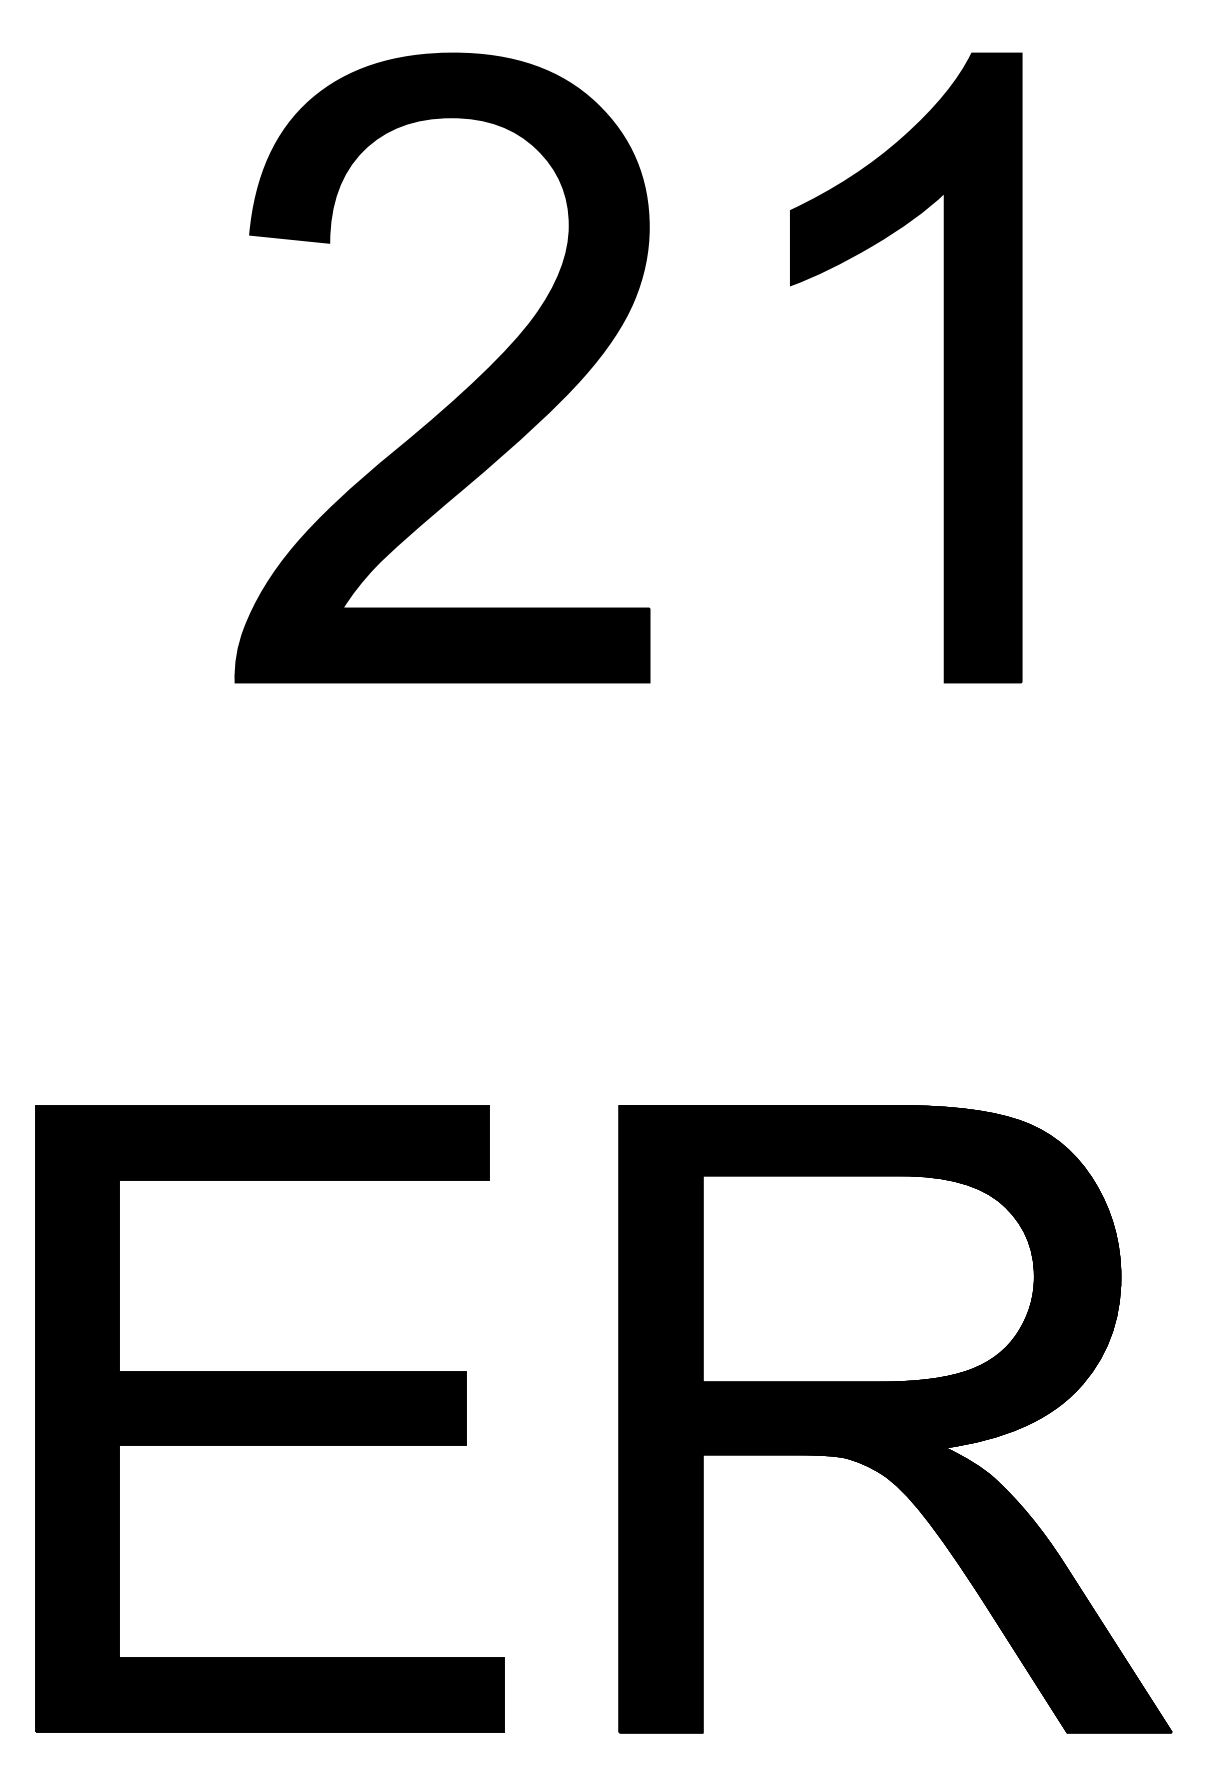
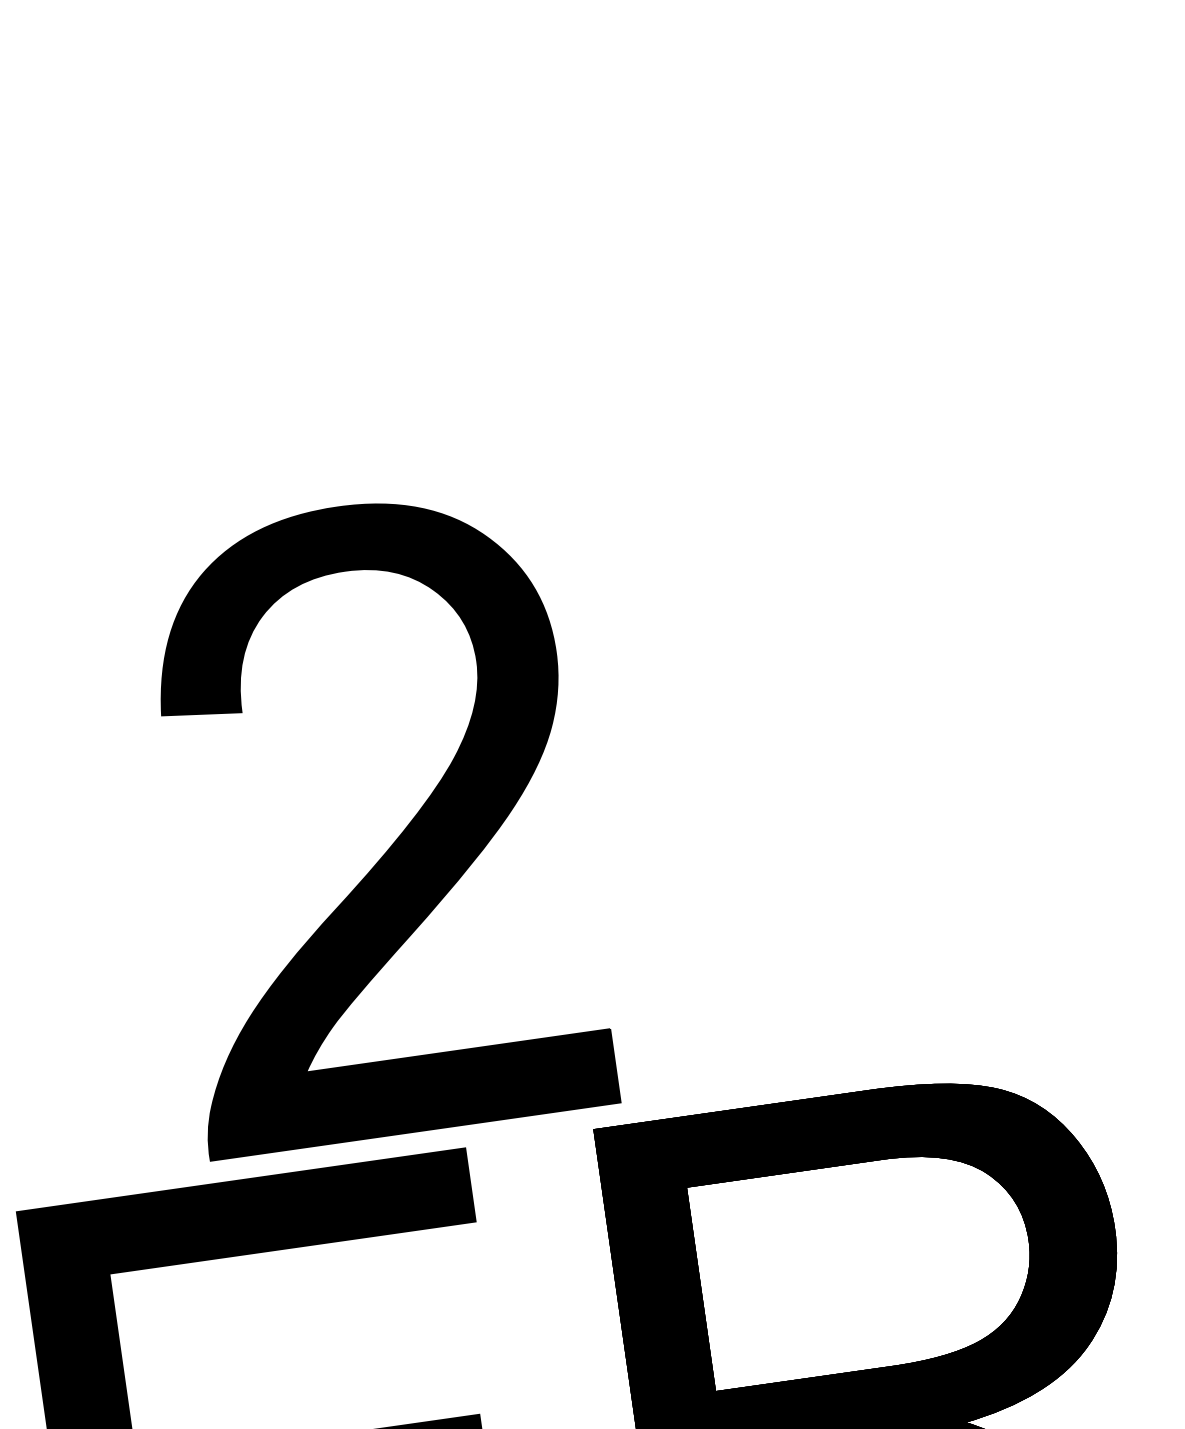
part: (943, 367) -> (810, 353), removed
part: (465, 389) -> (397, 838), moved

